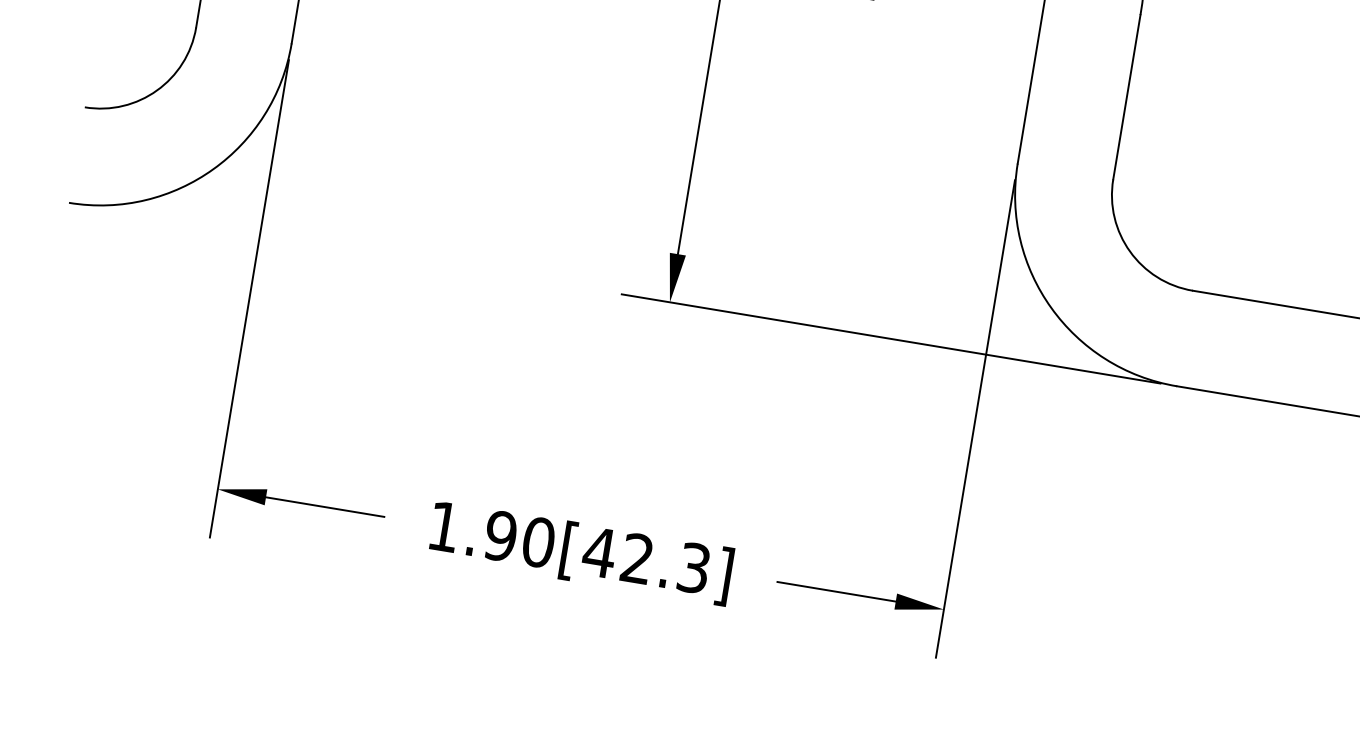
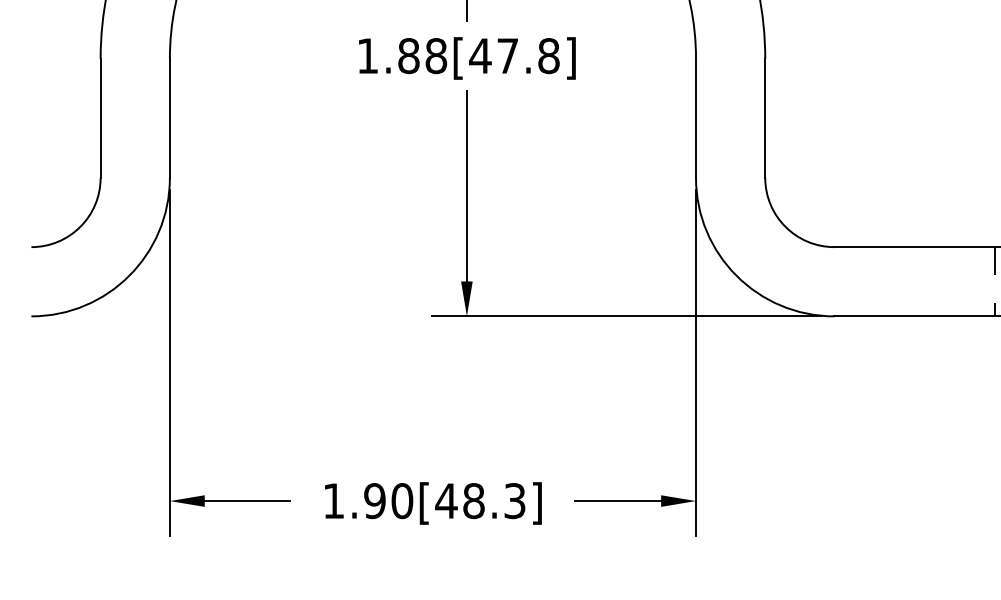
text: (636, 559) -> (473, 501), 1.90[42.3] -> 1.90[48.3]

